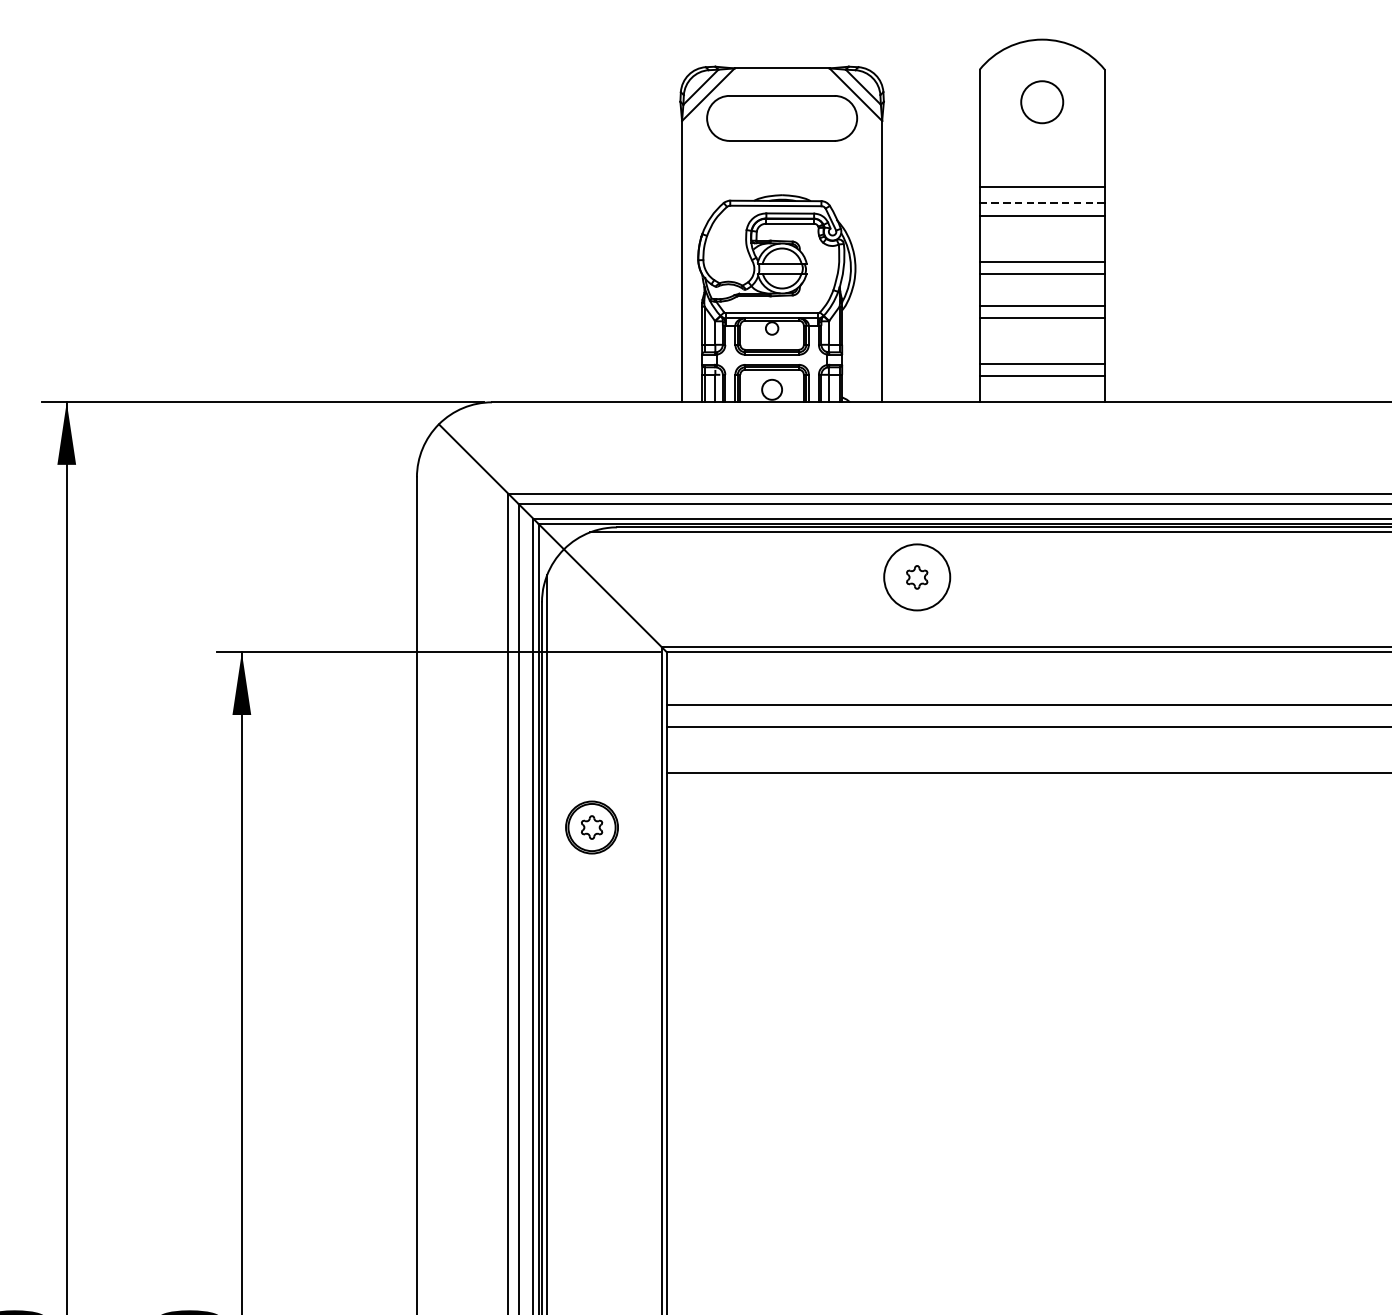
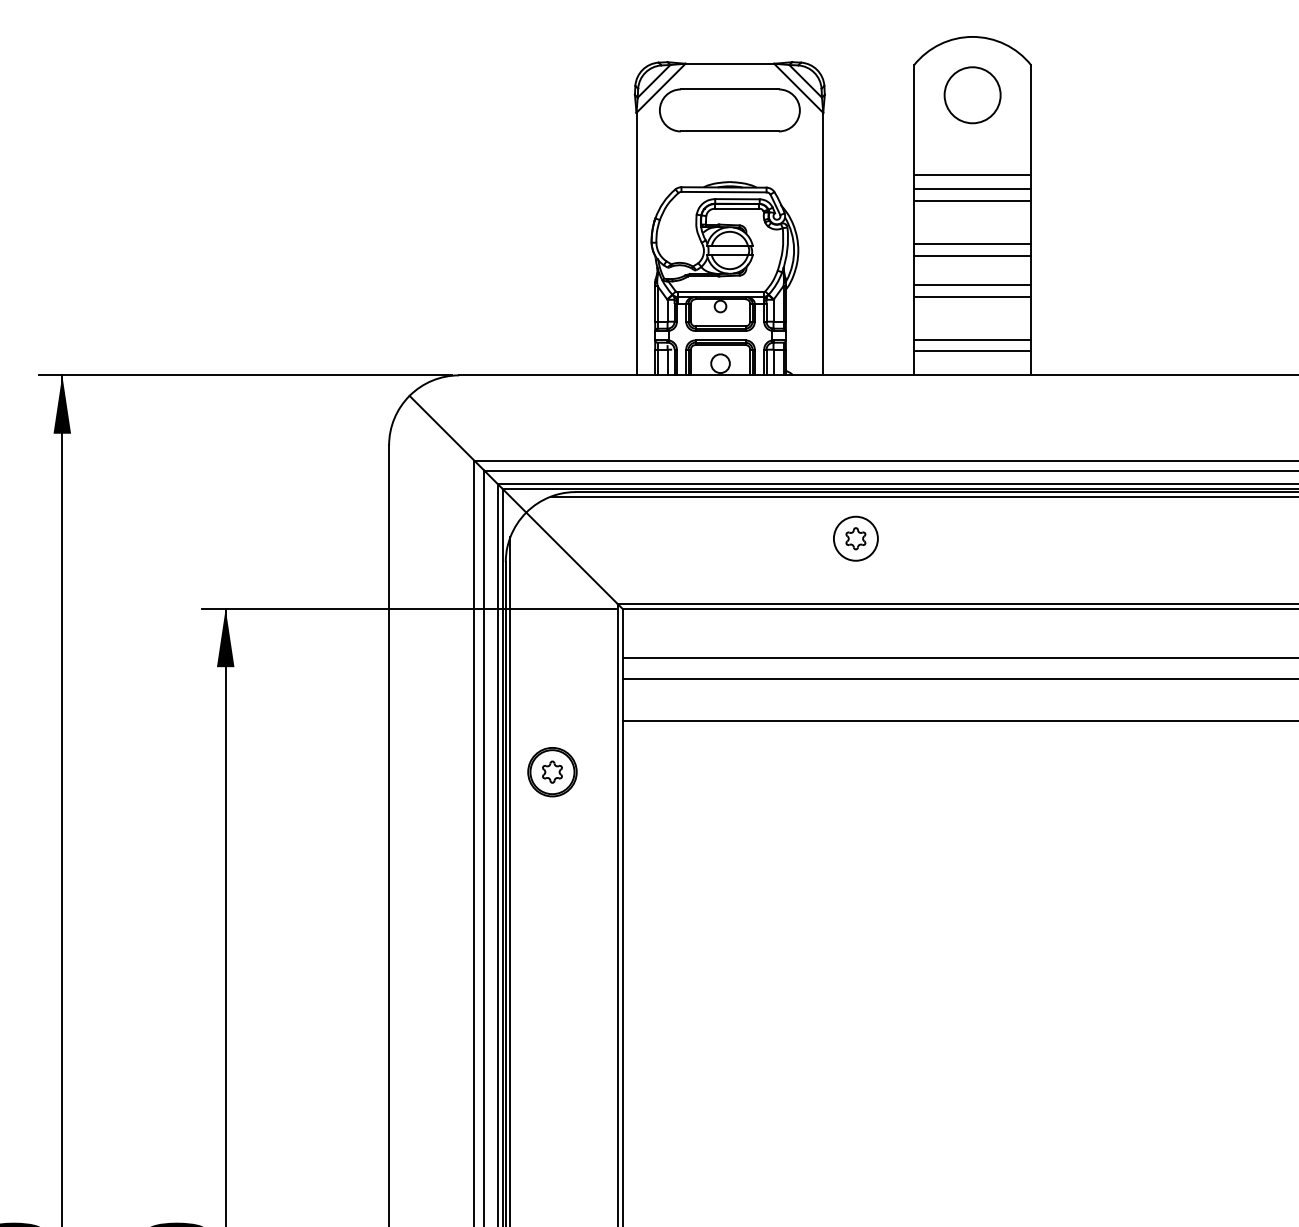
circle: (1042, 102) -> (972, 95), size x1.43
line: (1042, 203) -> (972, 189), dashed -> solid
circle: (916, 577) -> (855, 538), size x0.71

